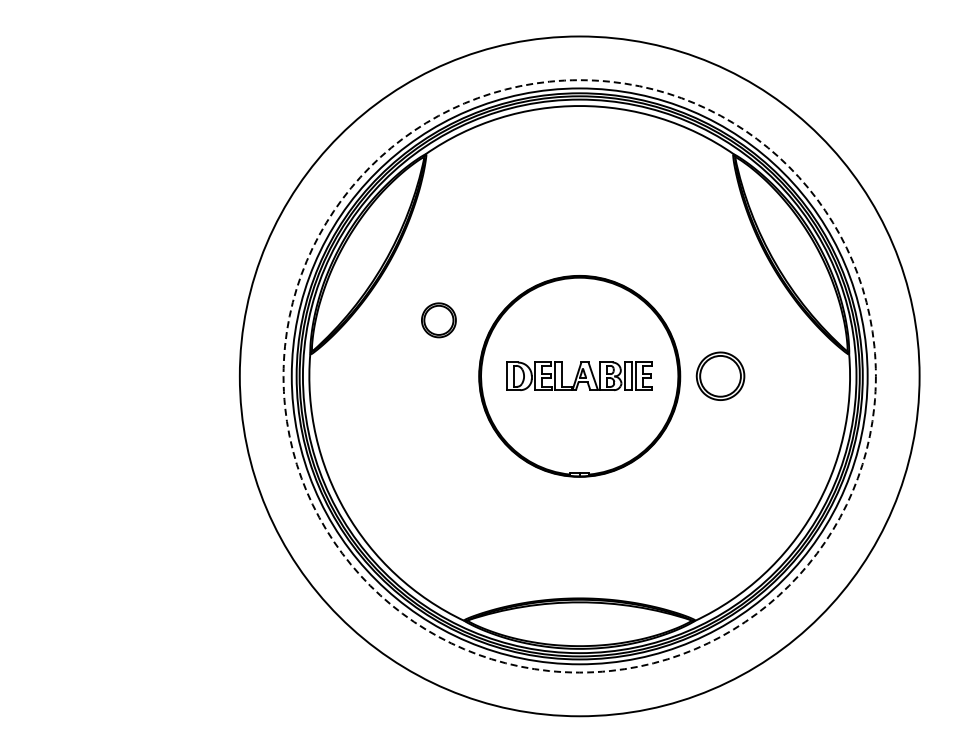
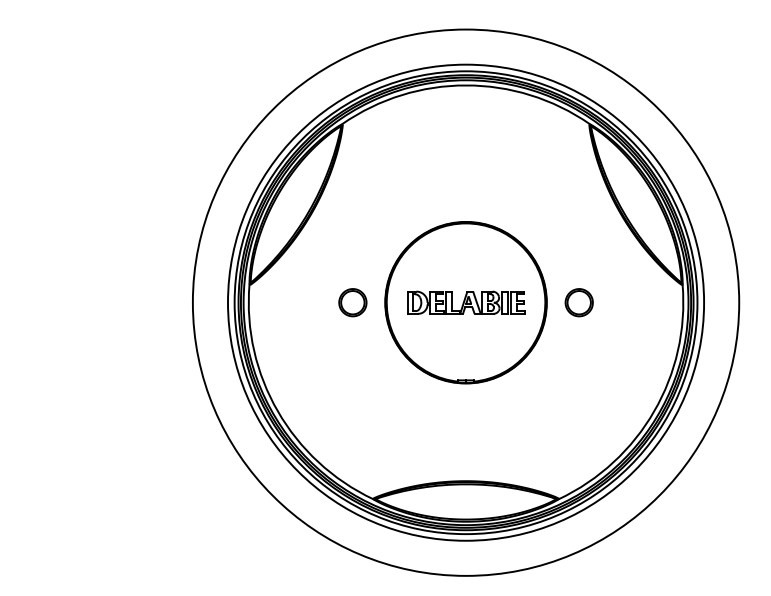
part: (438, 320) -> (352, 302), moved
circle: (579, 376) -> (465, 302), dashed -> solid
part: (720, 376) -> (579, 302), size x0.71

